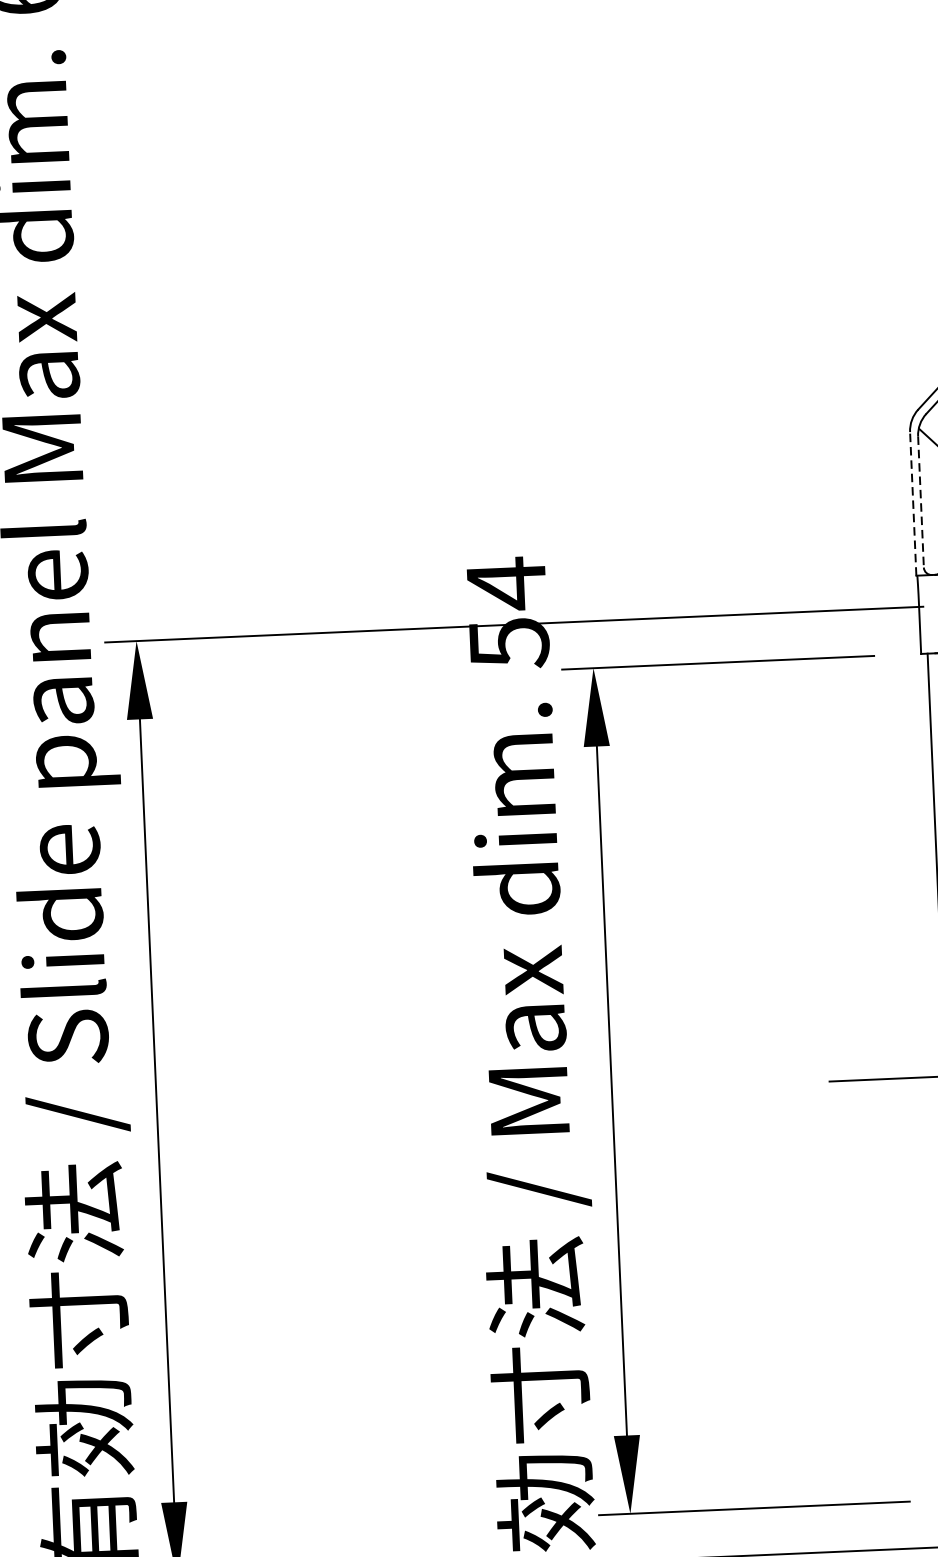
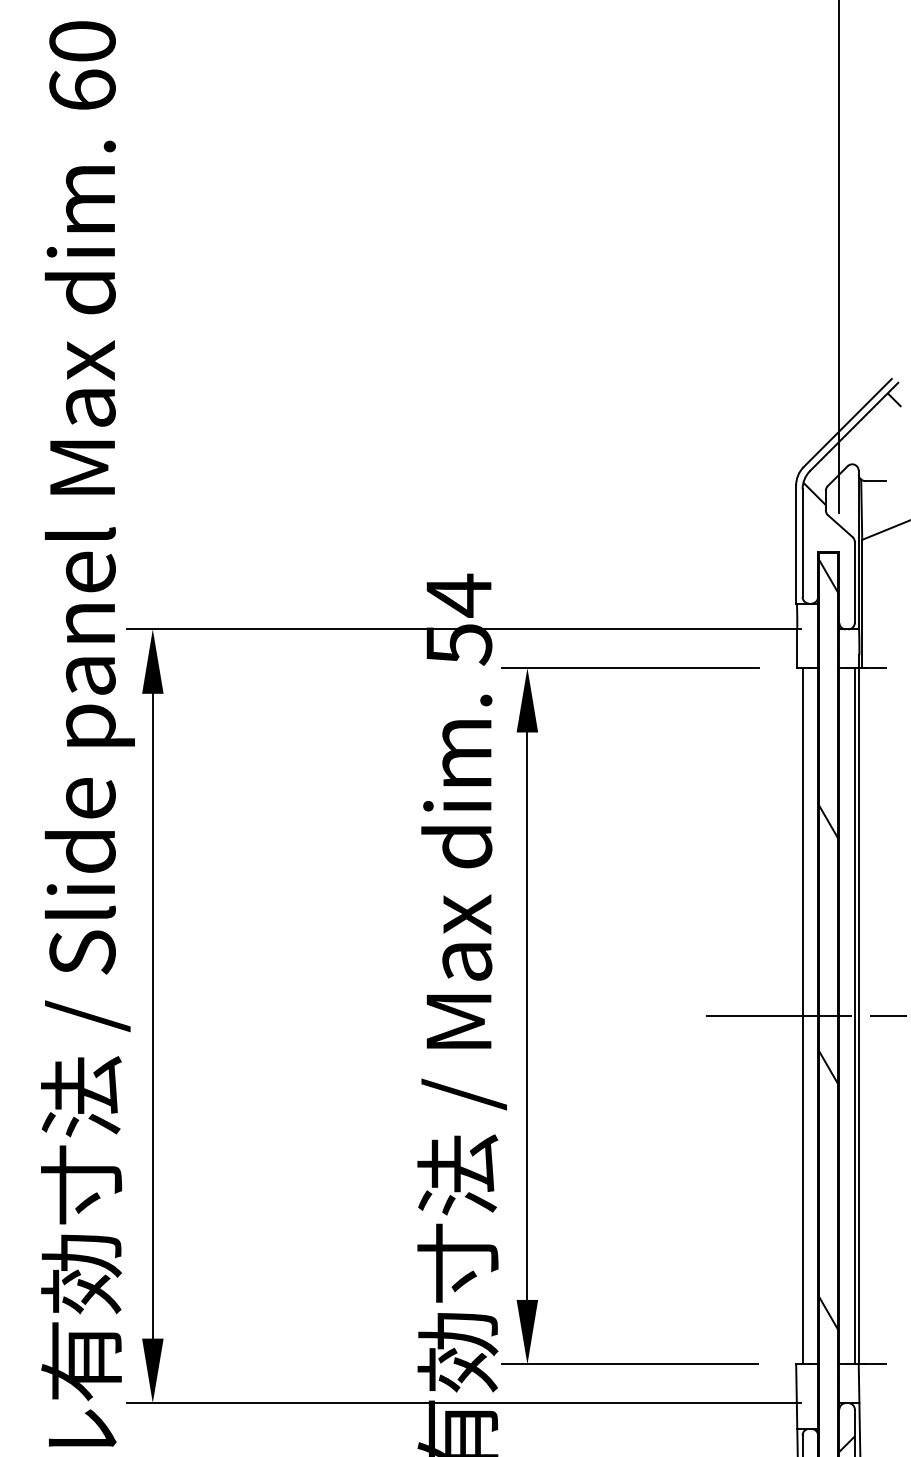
line: (913, 502) -> (796, 543), dashed -> solid
line: (920, 502) -> (802, 543), dashed -> solid

